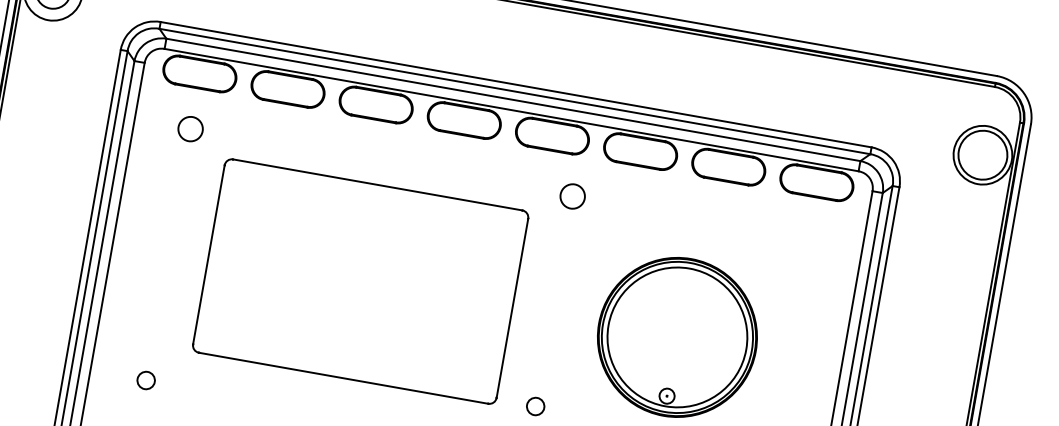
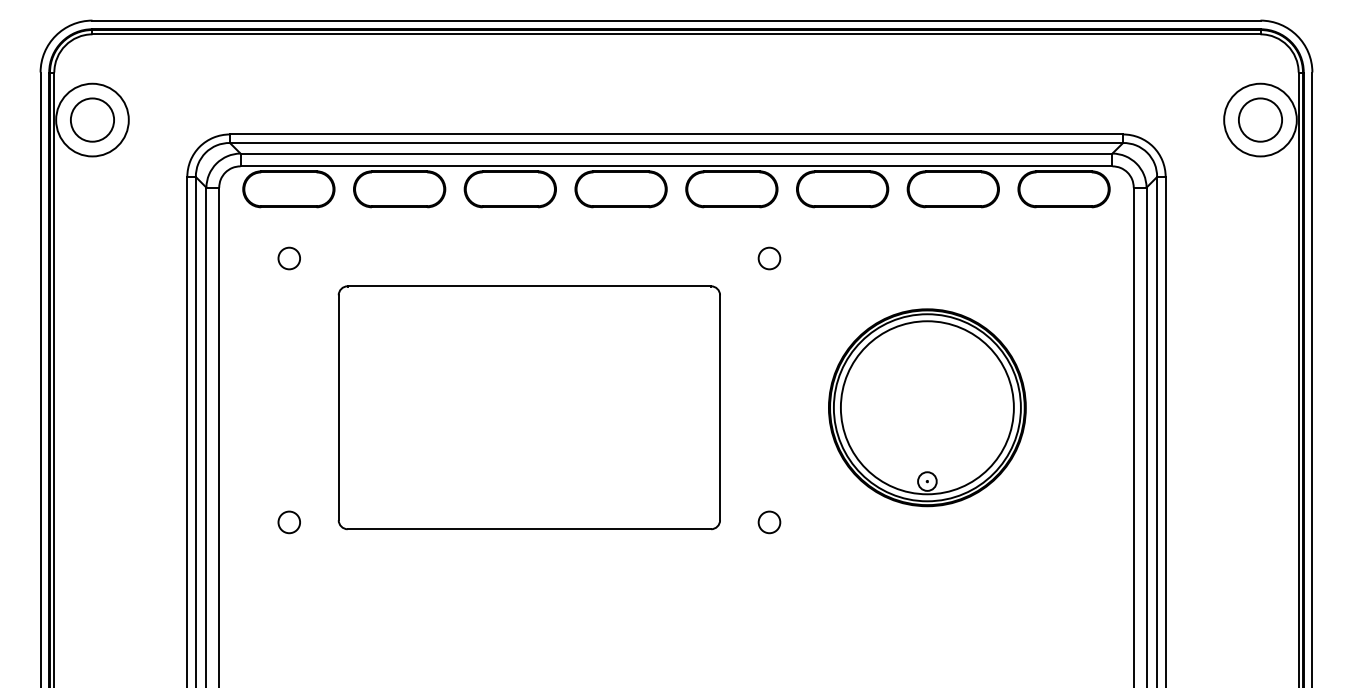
circle: (189, 128) -> (288, 258), size x0.71
circle: (983, 154) -> (1260, 119), size x0.71
circle: (572, 196) -> (769, 258), size x0.71
circle: (145, 380) -> (288, 522), moved

